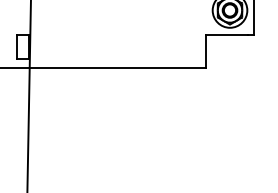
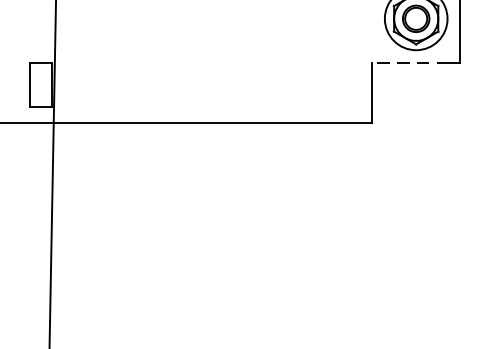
line: (226, 34) -> (409, 62), solid -> dashed

